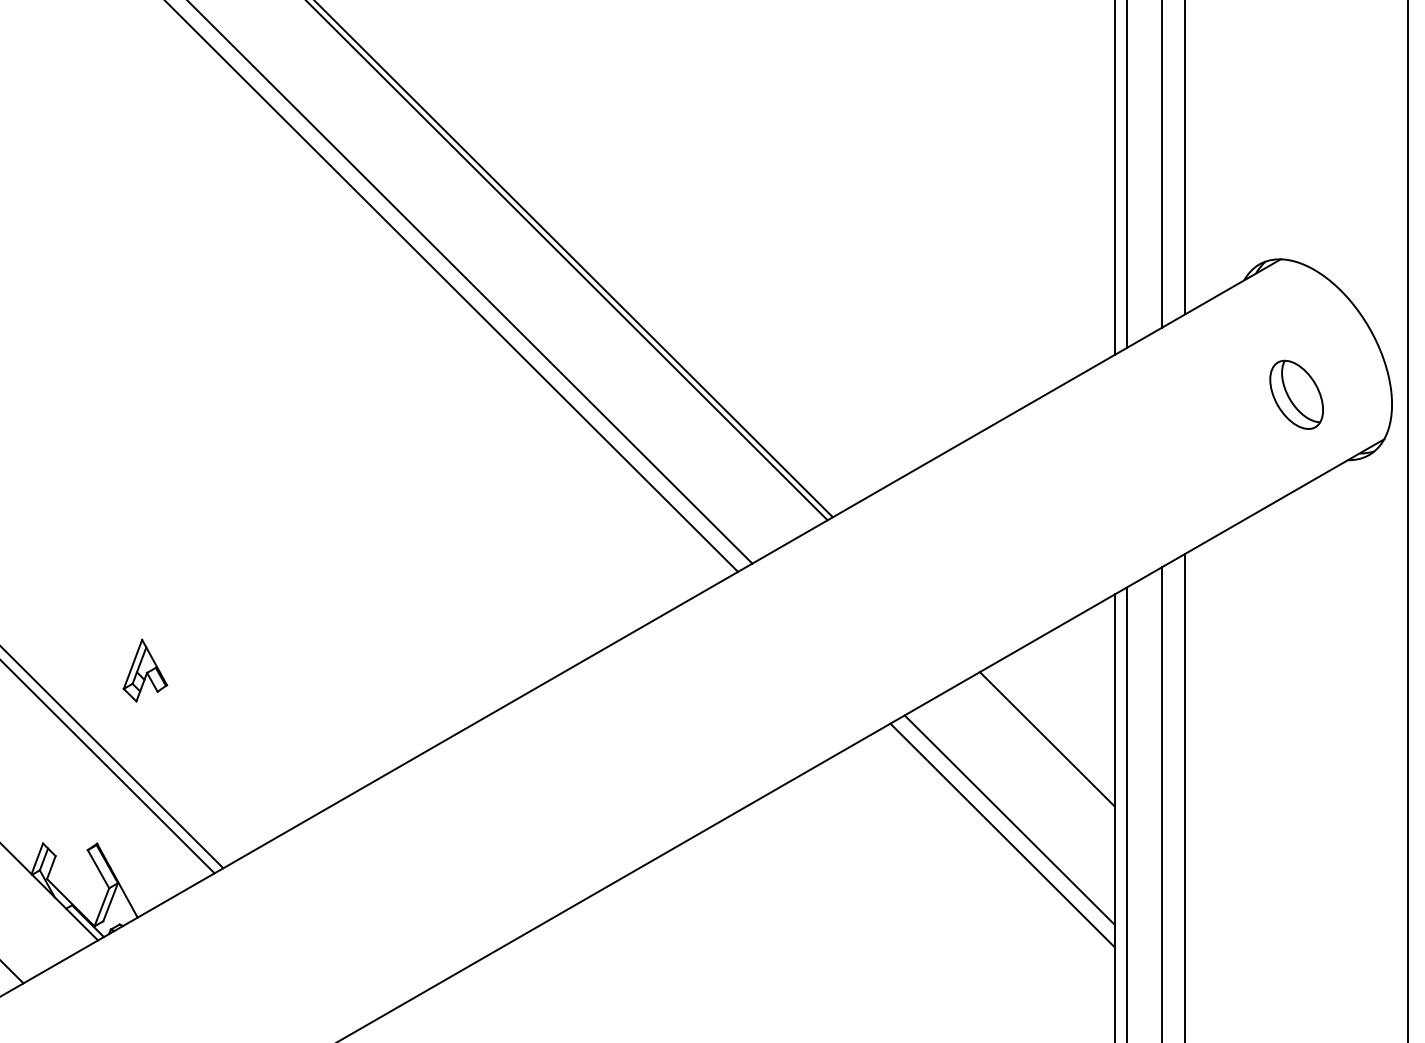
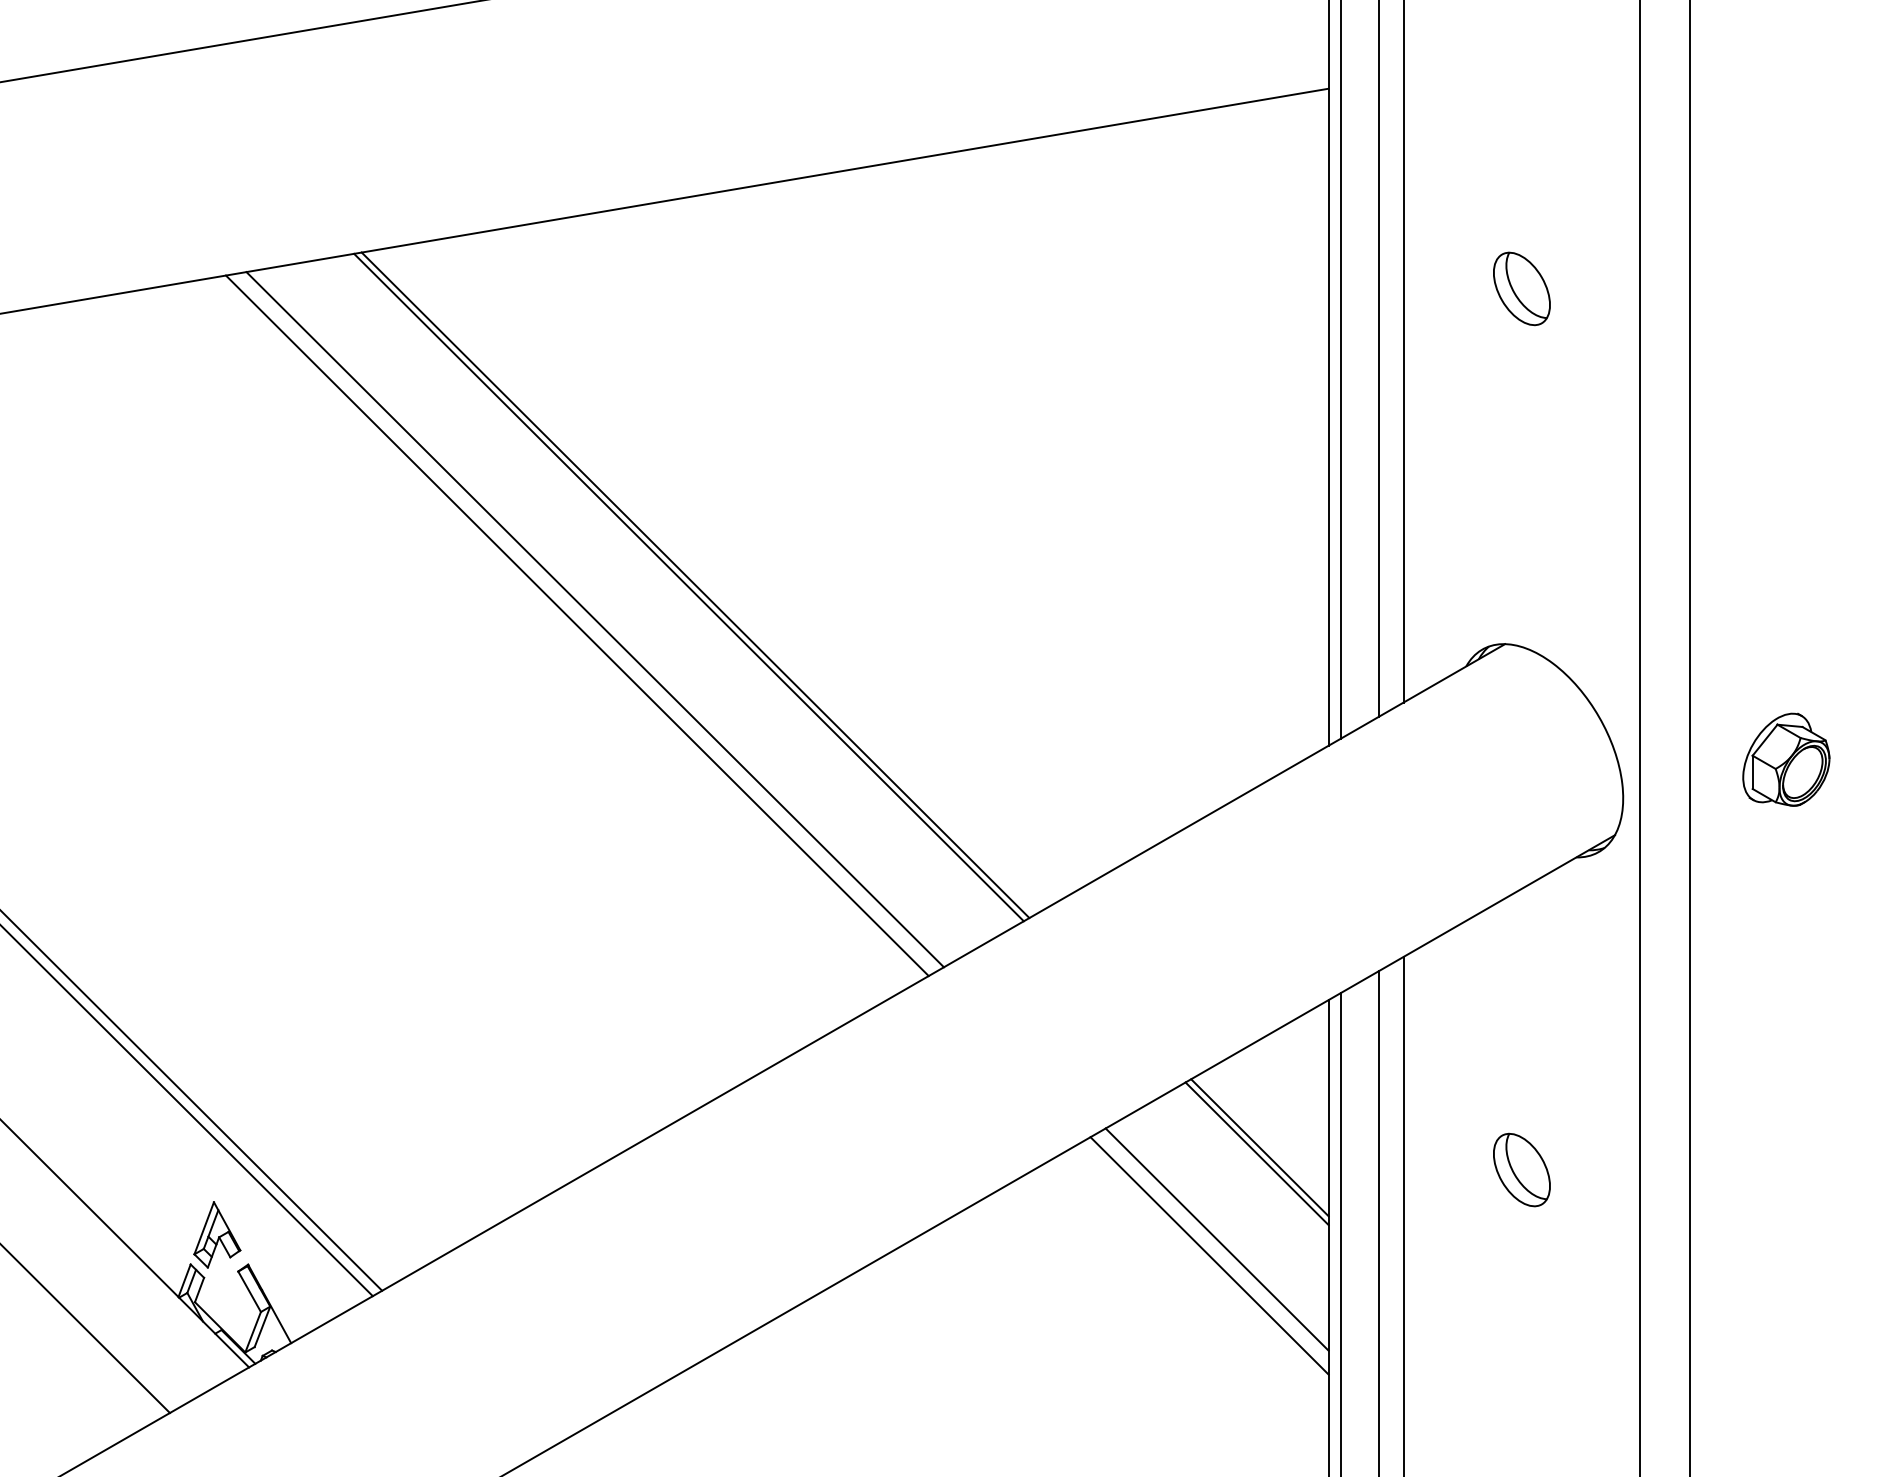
part: (1296, 394) -> (1521, 1169), moved
part: (145, 670) -> (217, 1234), moved
line: (1049, 733) -> (1259, 1147), added

